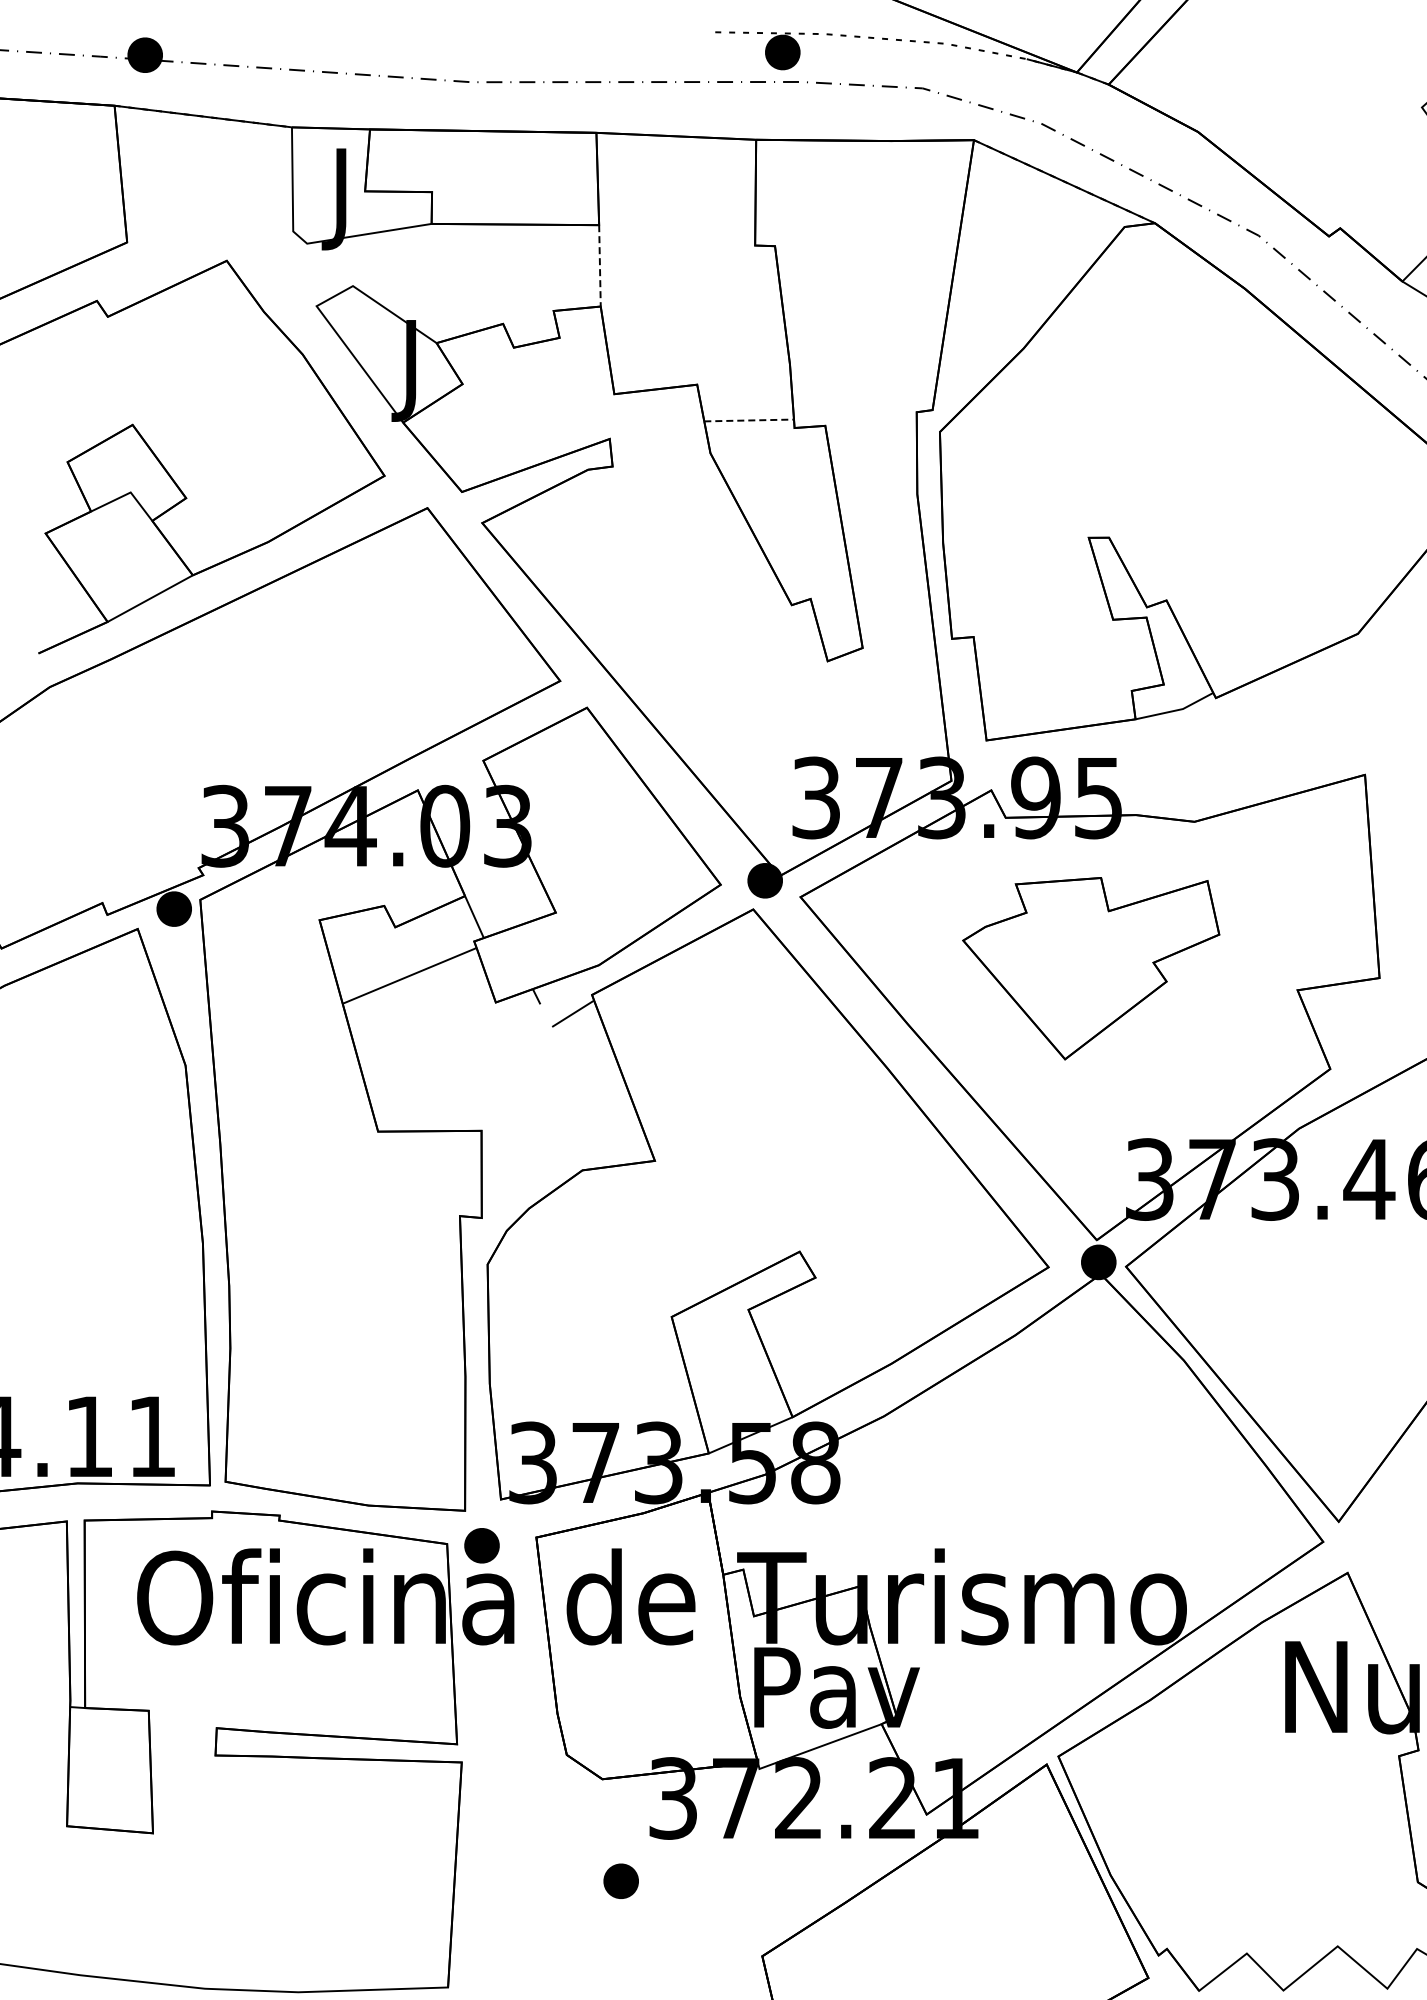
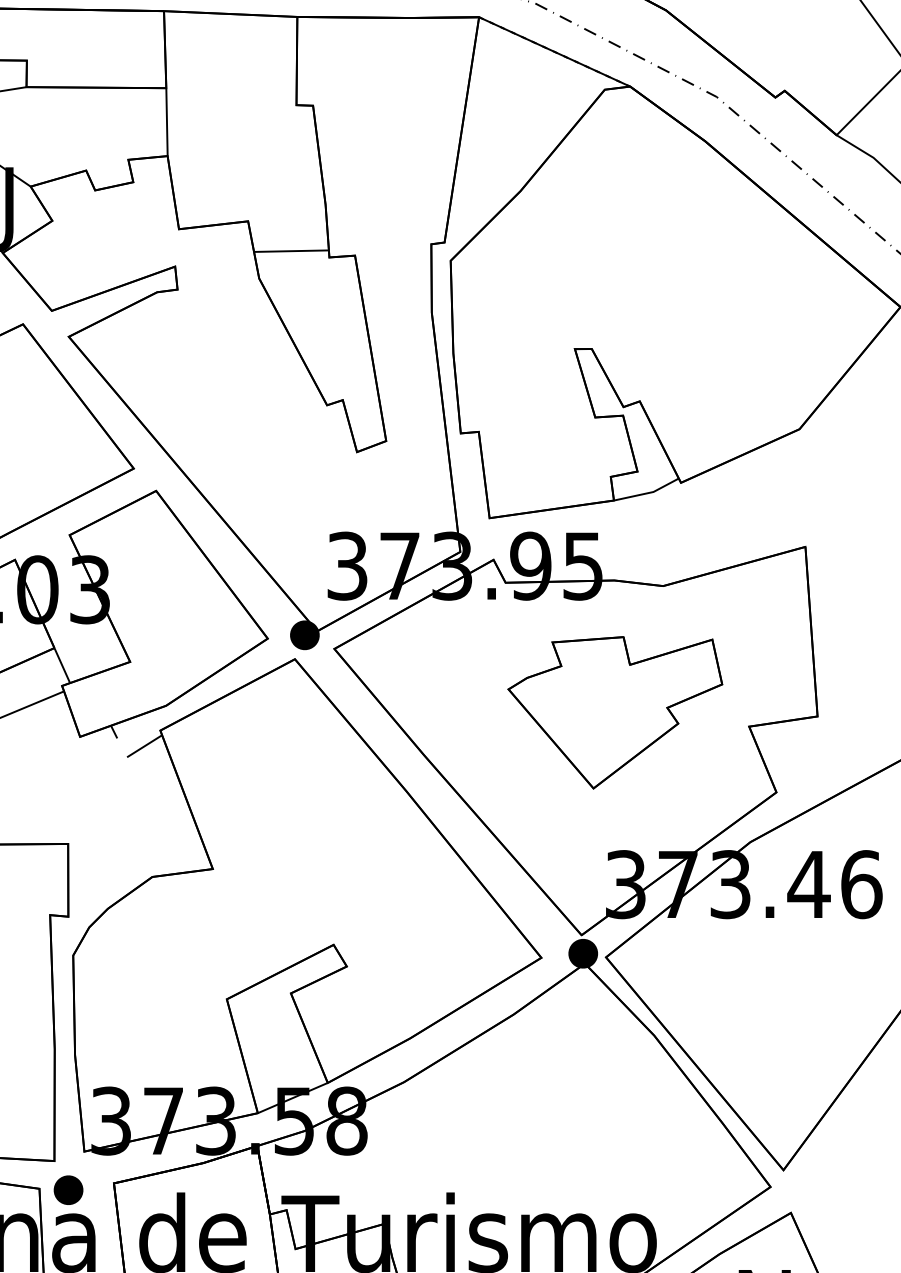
line: (599, 265) -> (166, 121), dashed -> solid
line: (749, 420) -> (291, 251), dashed -> solid
part: (1091, 968) -> (615, 712), moved

